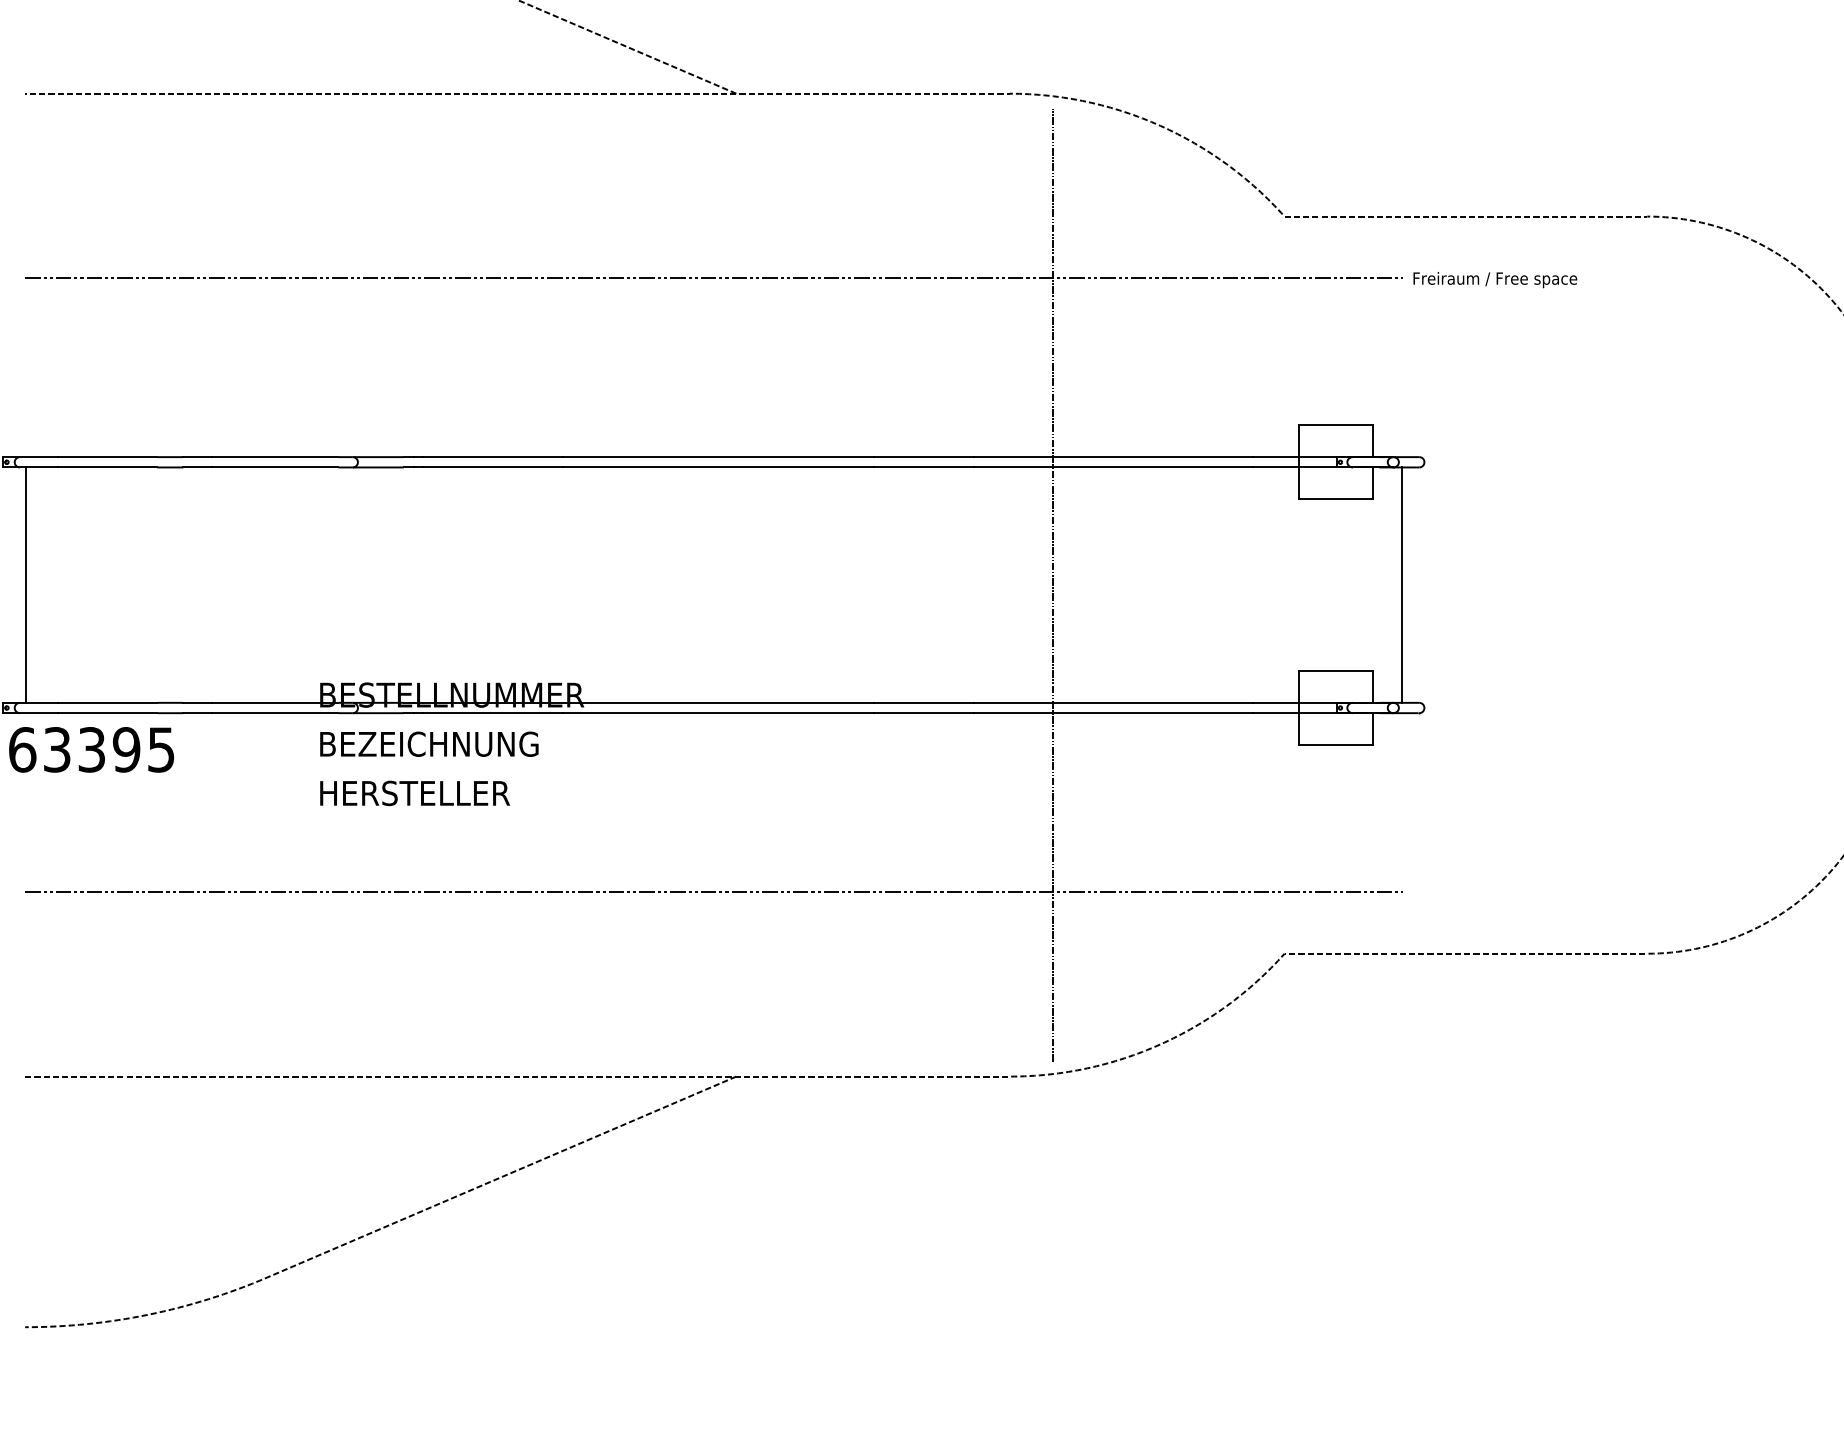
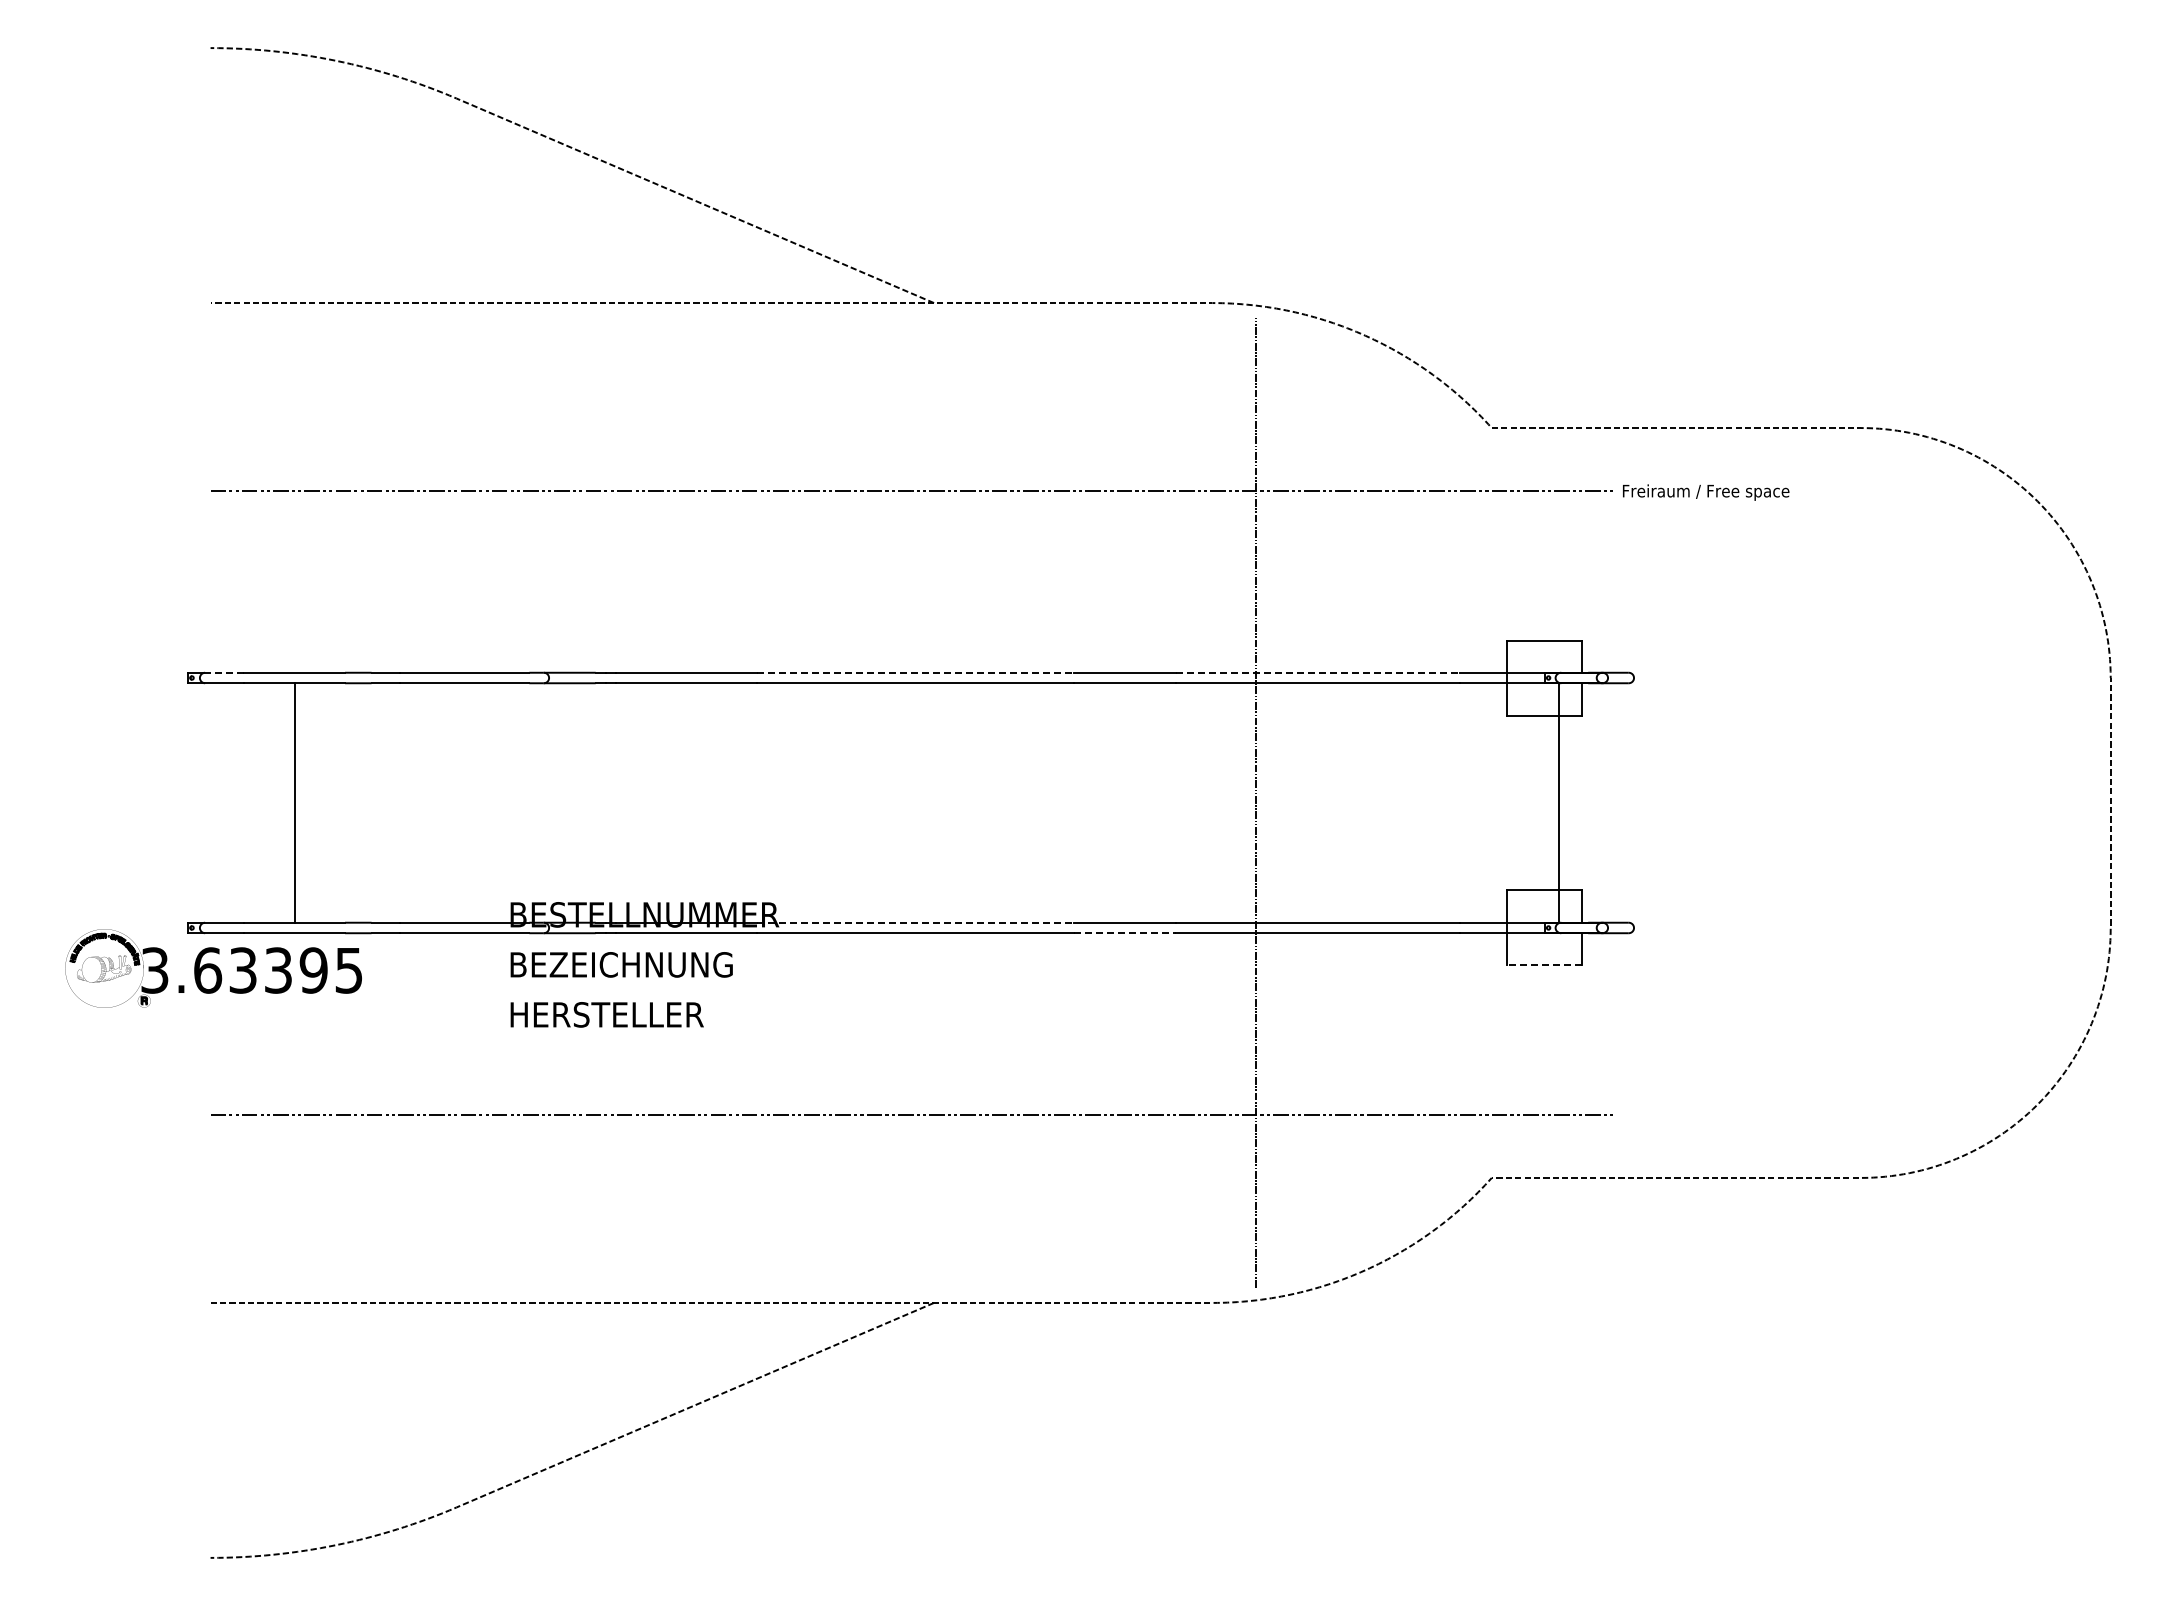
line: (38, 456) -> (224, 672), solid -> dashed
line: (719, 456) -> (916, 672), solid -> dashed
line: (1114, 456) -> (1318, 672), solid -> dashed
line: (26, 584) -> (295, 802), moved
line: (1401, 584) -> (1558, 802), moved
line: (719, 702) -> (916, 922), solid -> dashed
line: (923, 713) -> (1124, 933), solid -> dashed
line: (1335, 744) -> (1543, 965), solid -> dashed

